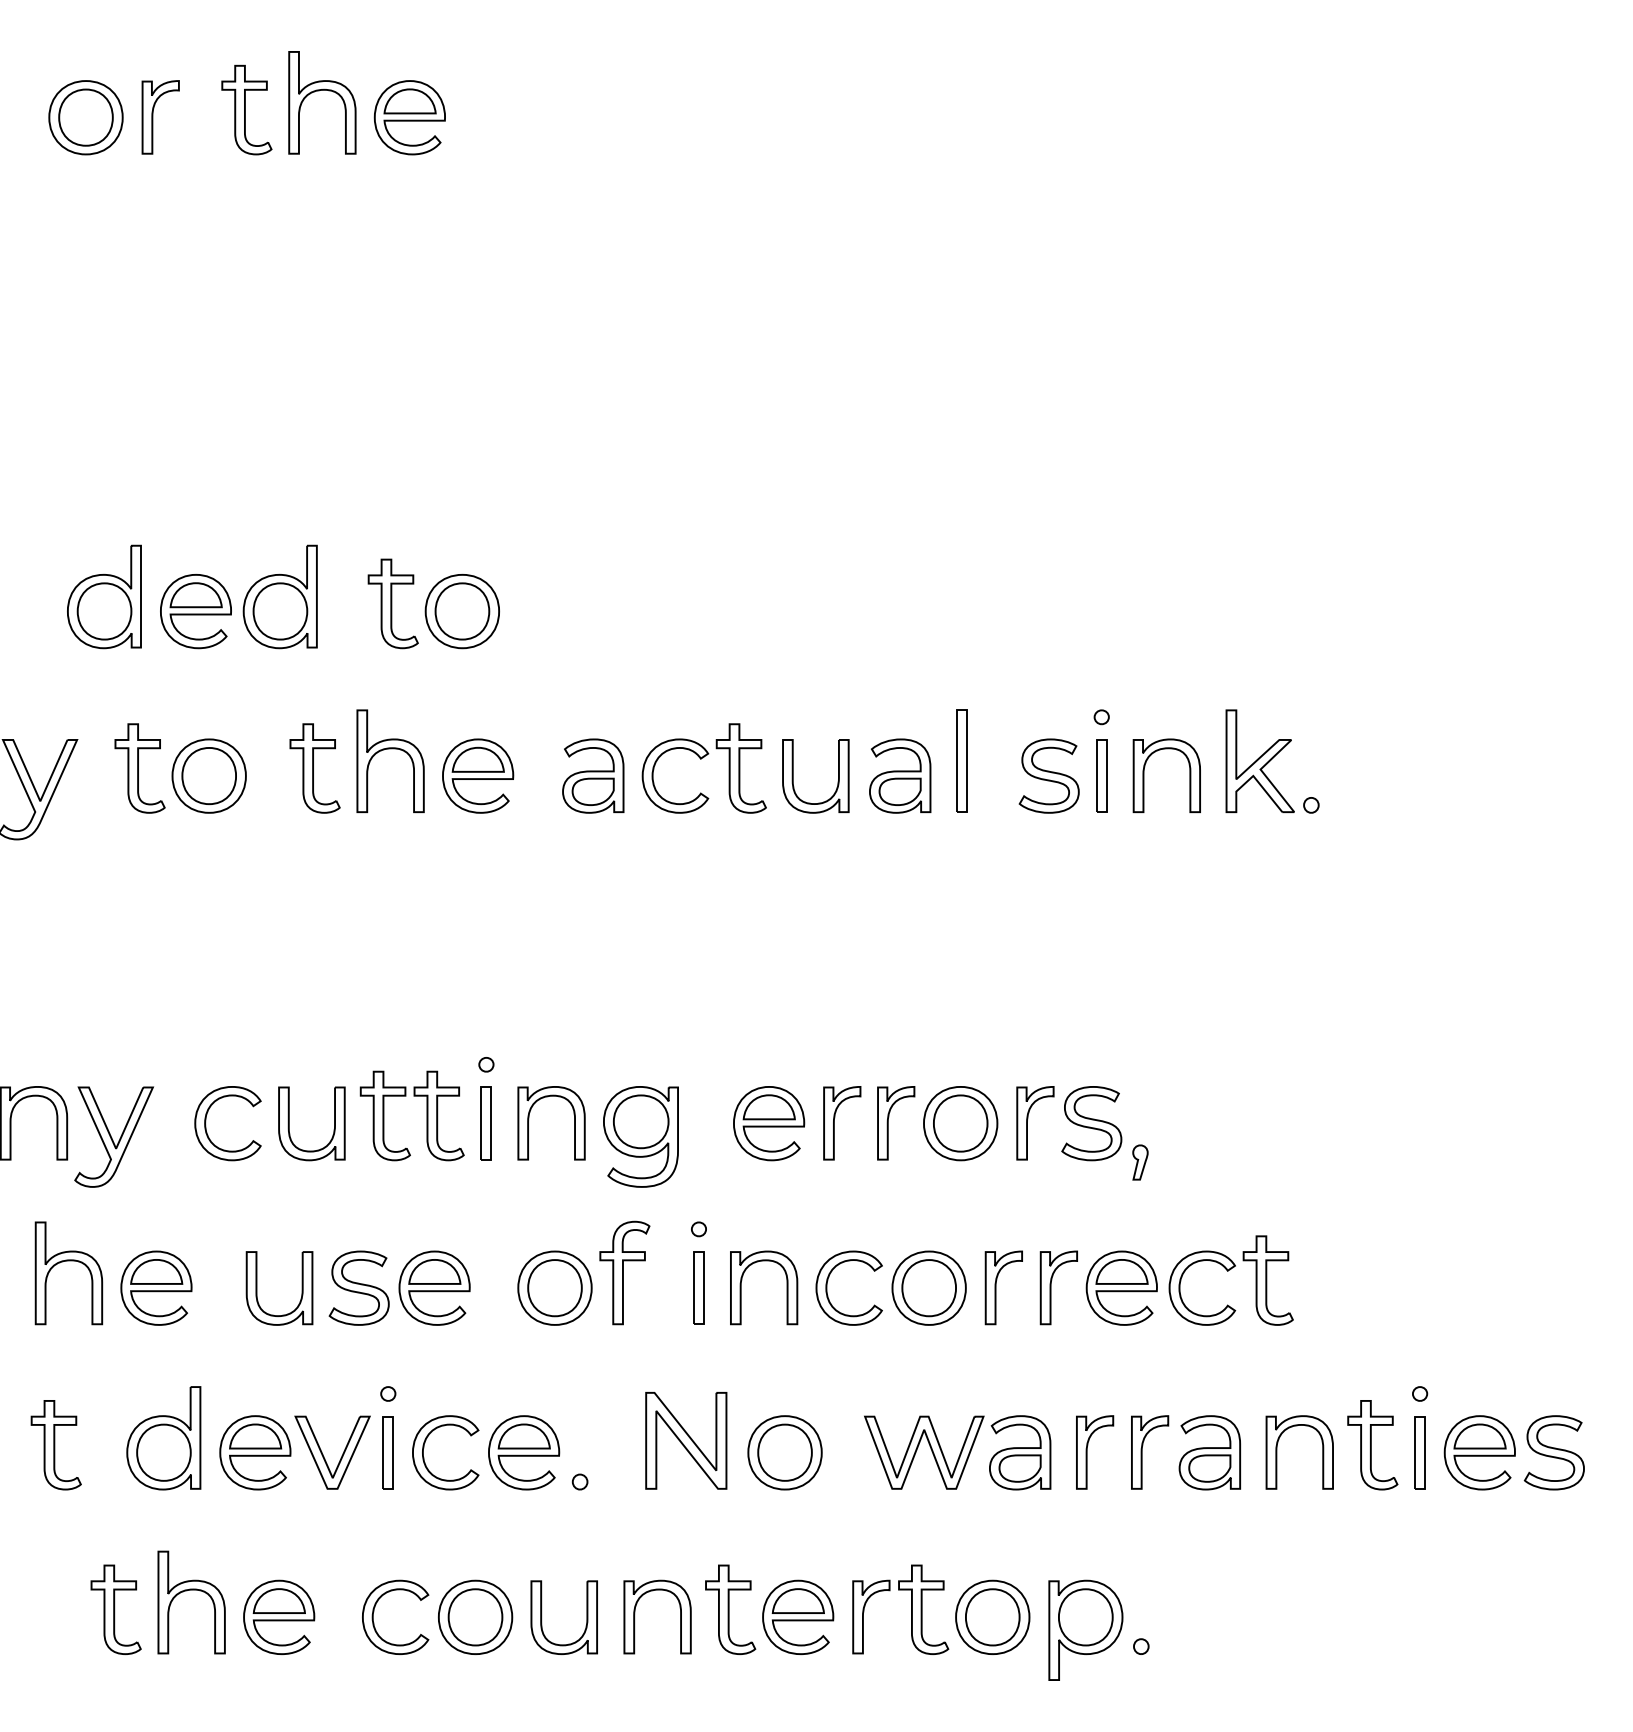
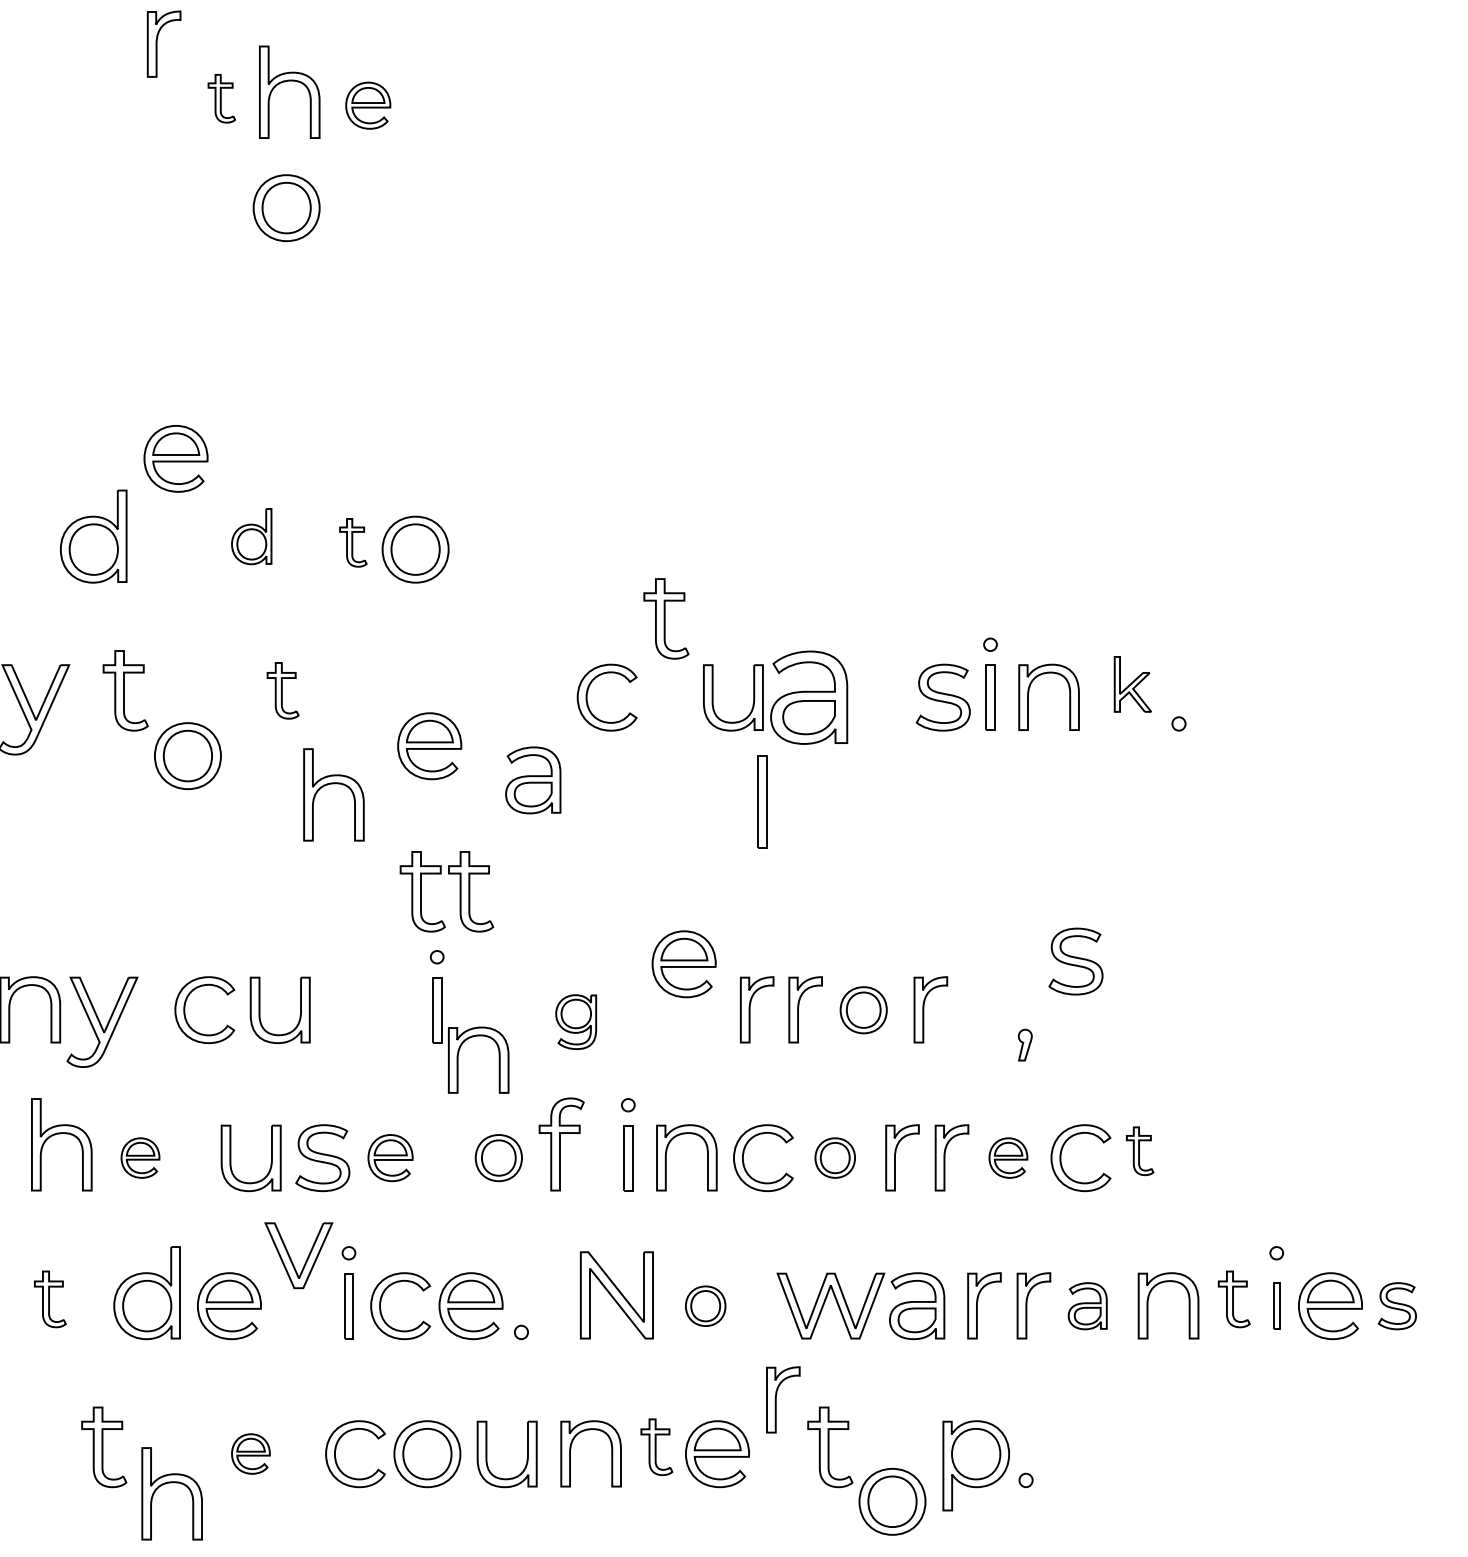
part: (246, 109) -> (221, 98), size x0.6
part: (85, 117) -> (286, 207), moved
part: (153, 117) -> (157, 44), moved
part: (409, 117) -> (368, 105), size x0.7
part: (279, 596) -> (251, 536), size x0.6
part: (392, 603) -> (352, 542), size x0.6
part: (195, 611) -> (175, 458), moved
part: (390, 749) -> (333, 784), moved
part: (961, 760) -> (761, 801), moved
part: (1259, 761) -> (1132, 684), size x0.6
part: (314, 768) -> (282, 690), size x0.7
part: (740, 768) -> (665, 618), moved
part: (208, 775) -> (187, 755), moved
part: (478, 775) -> (430, 745), moved
part: (593, 775) -> (533, 779), moved
part: (900, 775) -> (809, 697), size x1.4
part: (426, 1115) -> (459, 891), moved
part: (529, 1120) -> (458, 1057), moved
part: (769, 1123) -> (684, 964), moved
part: (960, 1123) -> (863, 1010), size x0.7
part: (1091, 1123) -> (1075, 961), moved
part: (640, 1136) -> (575, 1021), size x0.6
part: (1267, 1280) -> (1139, 1151), size x0.6
part: (156, 1287) -> (140, 1157), size x0.6
part: (434, 1287) -> (390, 1157), size x0.7
part: (554, 1287) -> (498, 1157), size x0.7
part: (928, 1287) -> (834, 1157), size x0.6
part: (1121, 1287) -> (1008, 1157), size x0.6
part: (55, 1445) -> (49, 1299), size x0.7
part: (1372, 1445) -> (1233, 1299), size x0.7
part: (784, 1452) -> (705, 1305), size x0.6
part: (1209, 1452) -> (1087, 1305), size x0.7
part: (1419, 1452) -> (1276, 1305), size x0.7
part: (1553, 1452) -> (1396, 1305), size x0.7
part: (324, 1456) -> (291, 1259), moved
part: (191, 1590) -> (171, 1483), moved
part: (730, 1609) -> (656, 1447), size x0.7
part: (279, 1616) -> (251, 1453), size x0.6
part: (863, 1616) -> (776, 1399), moved
part: (992, 1616) -> (892, 1501), moved

